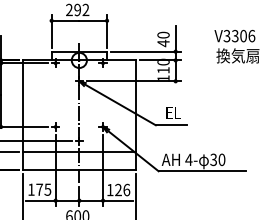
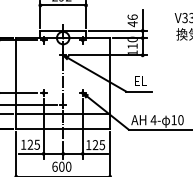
text: (163, 34) -> (132, 16), 40 -> 46
text: (213, 159) -> (173, 119), 30 -> 10
text: (39, 189) -> (30, 144), 175 -> 125
text: (126, 189) -> (102, 144), 126 -> 125

